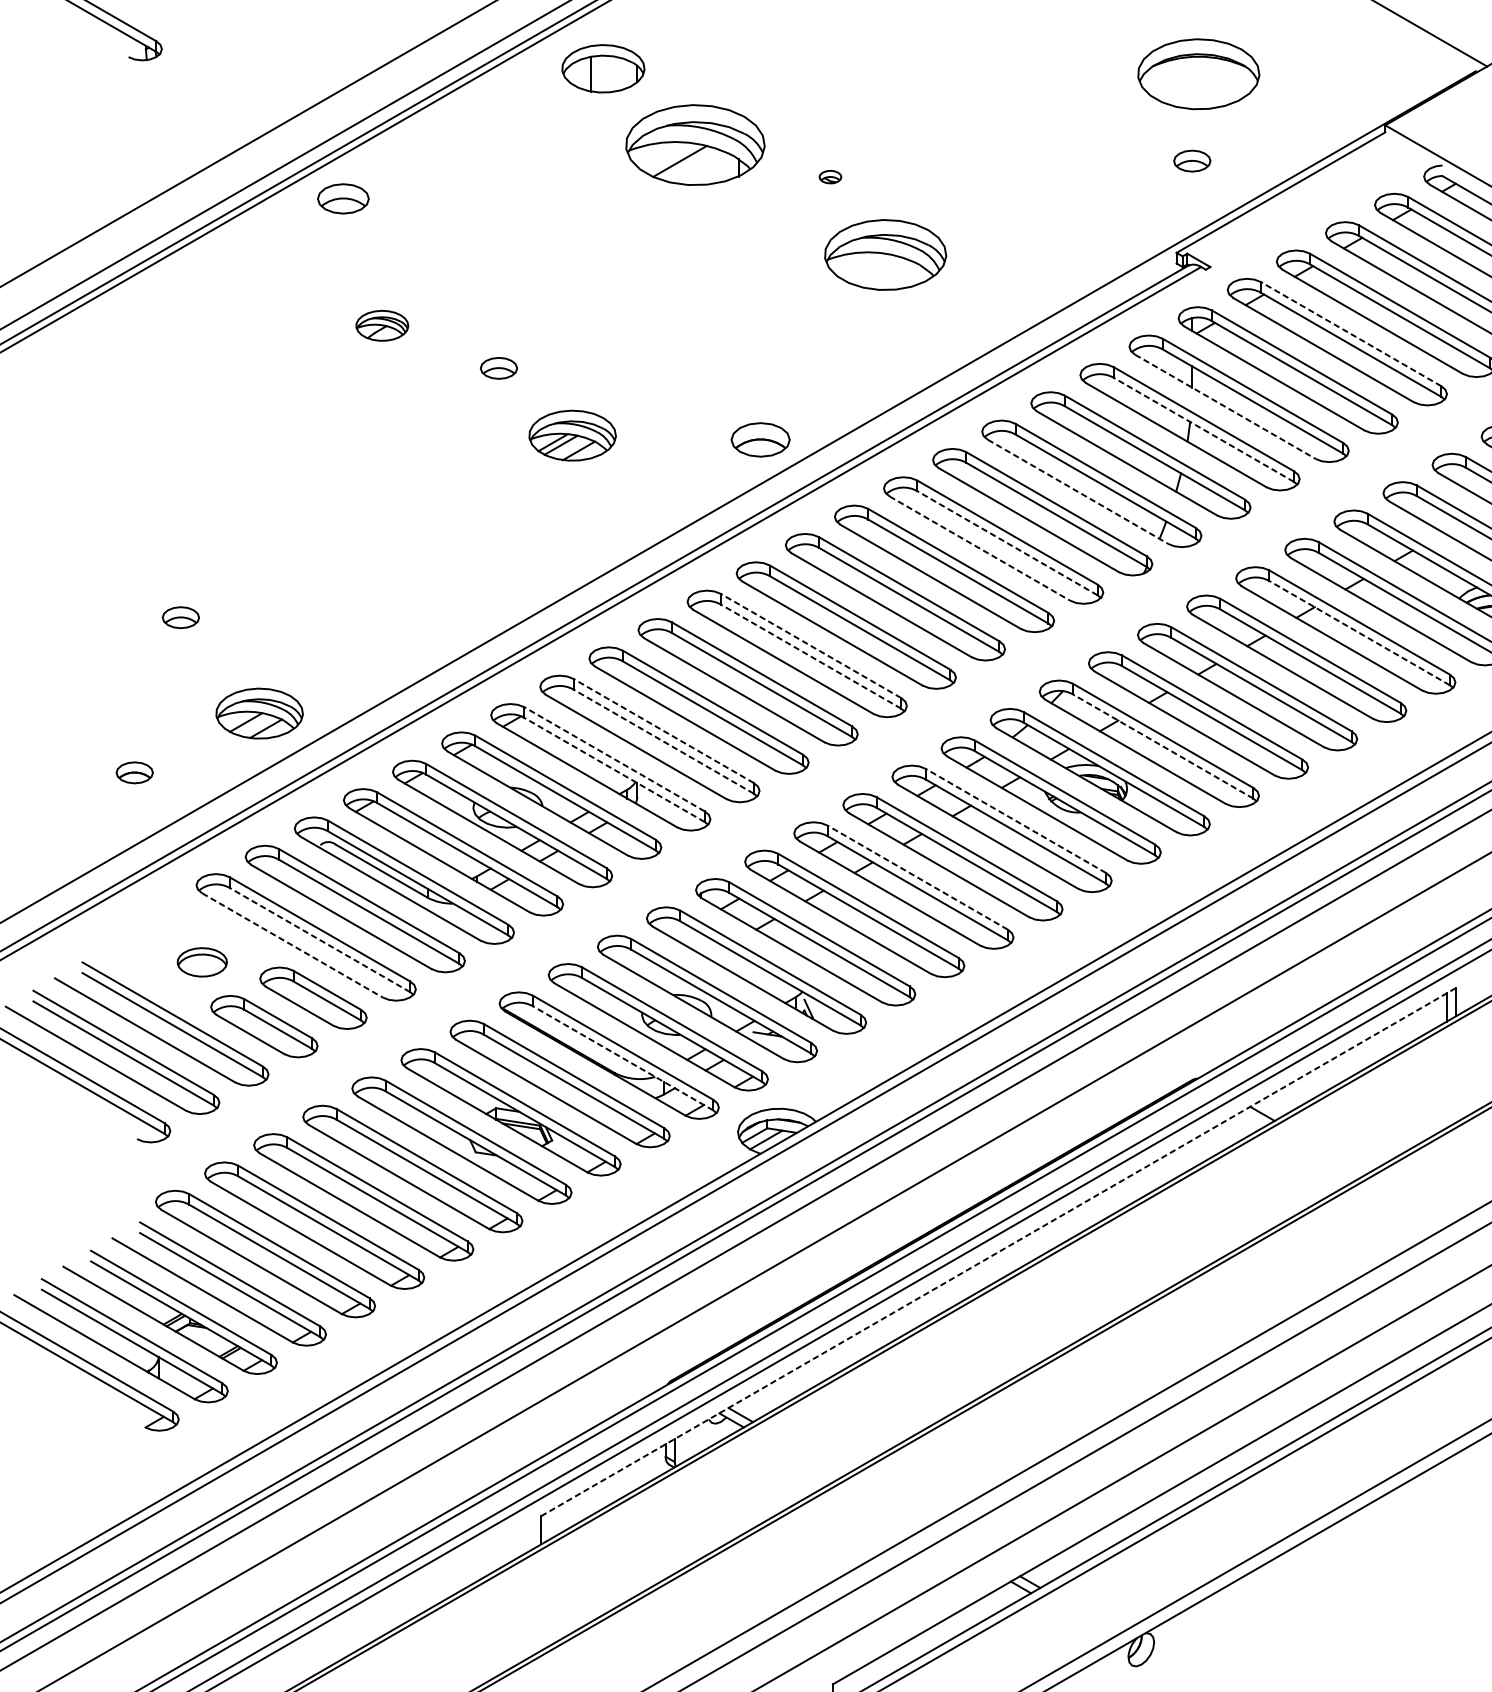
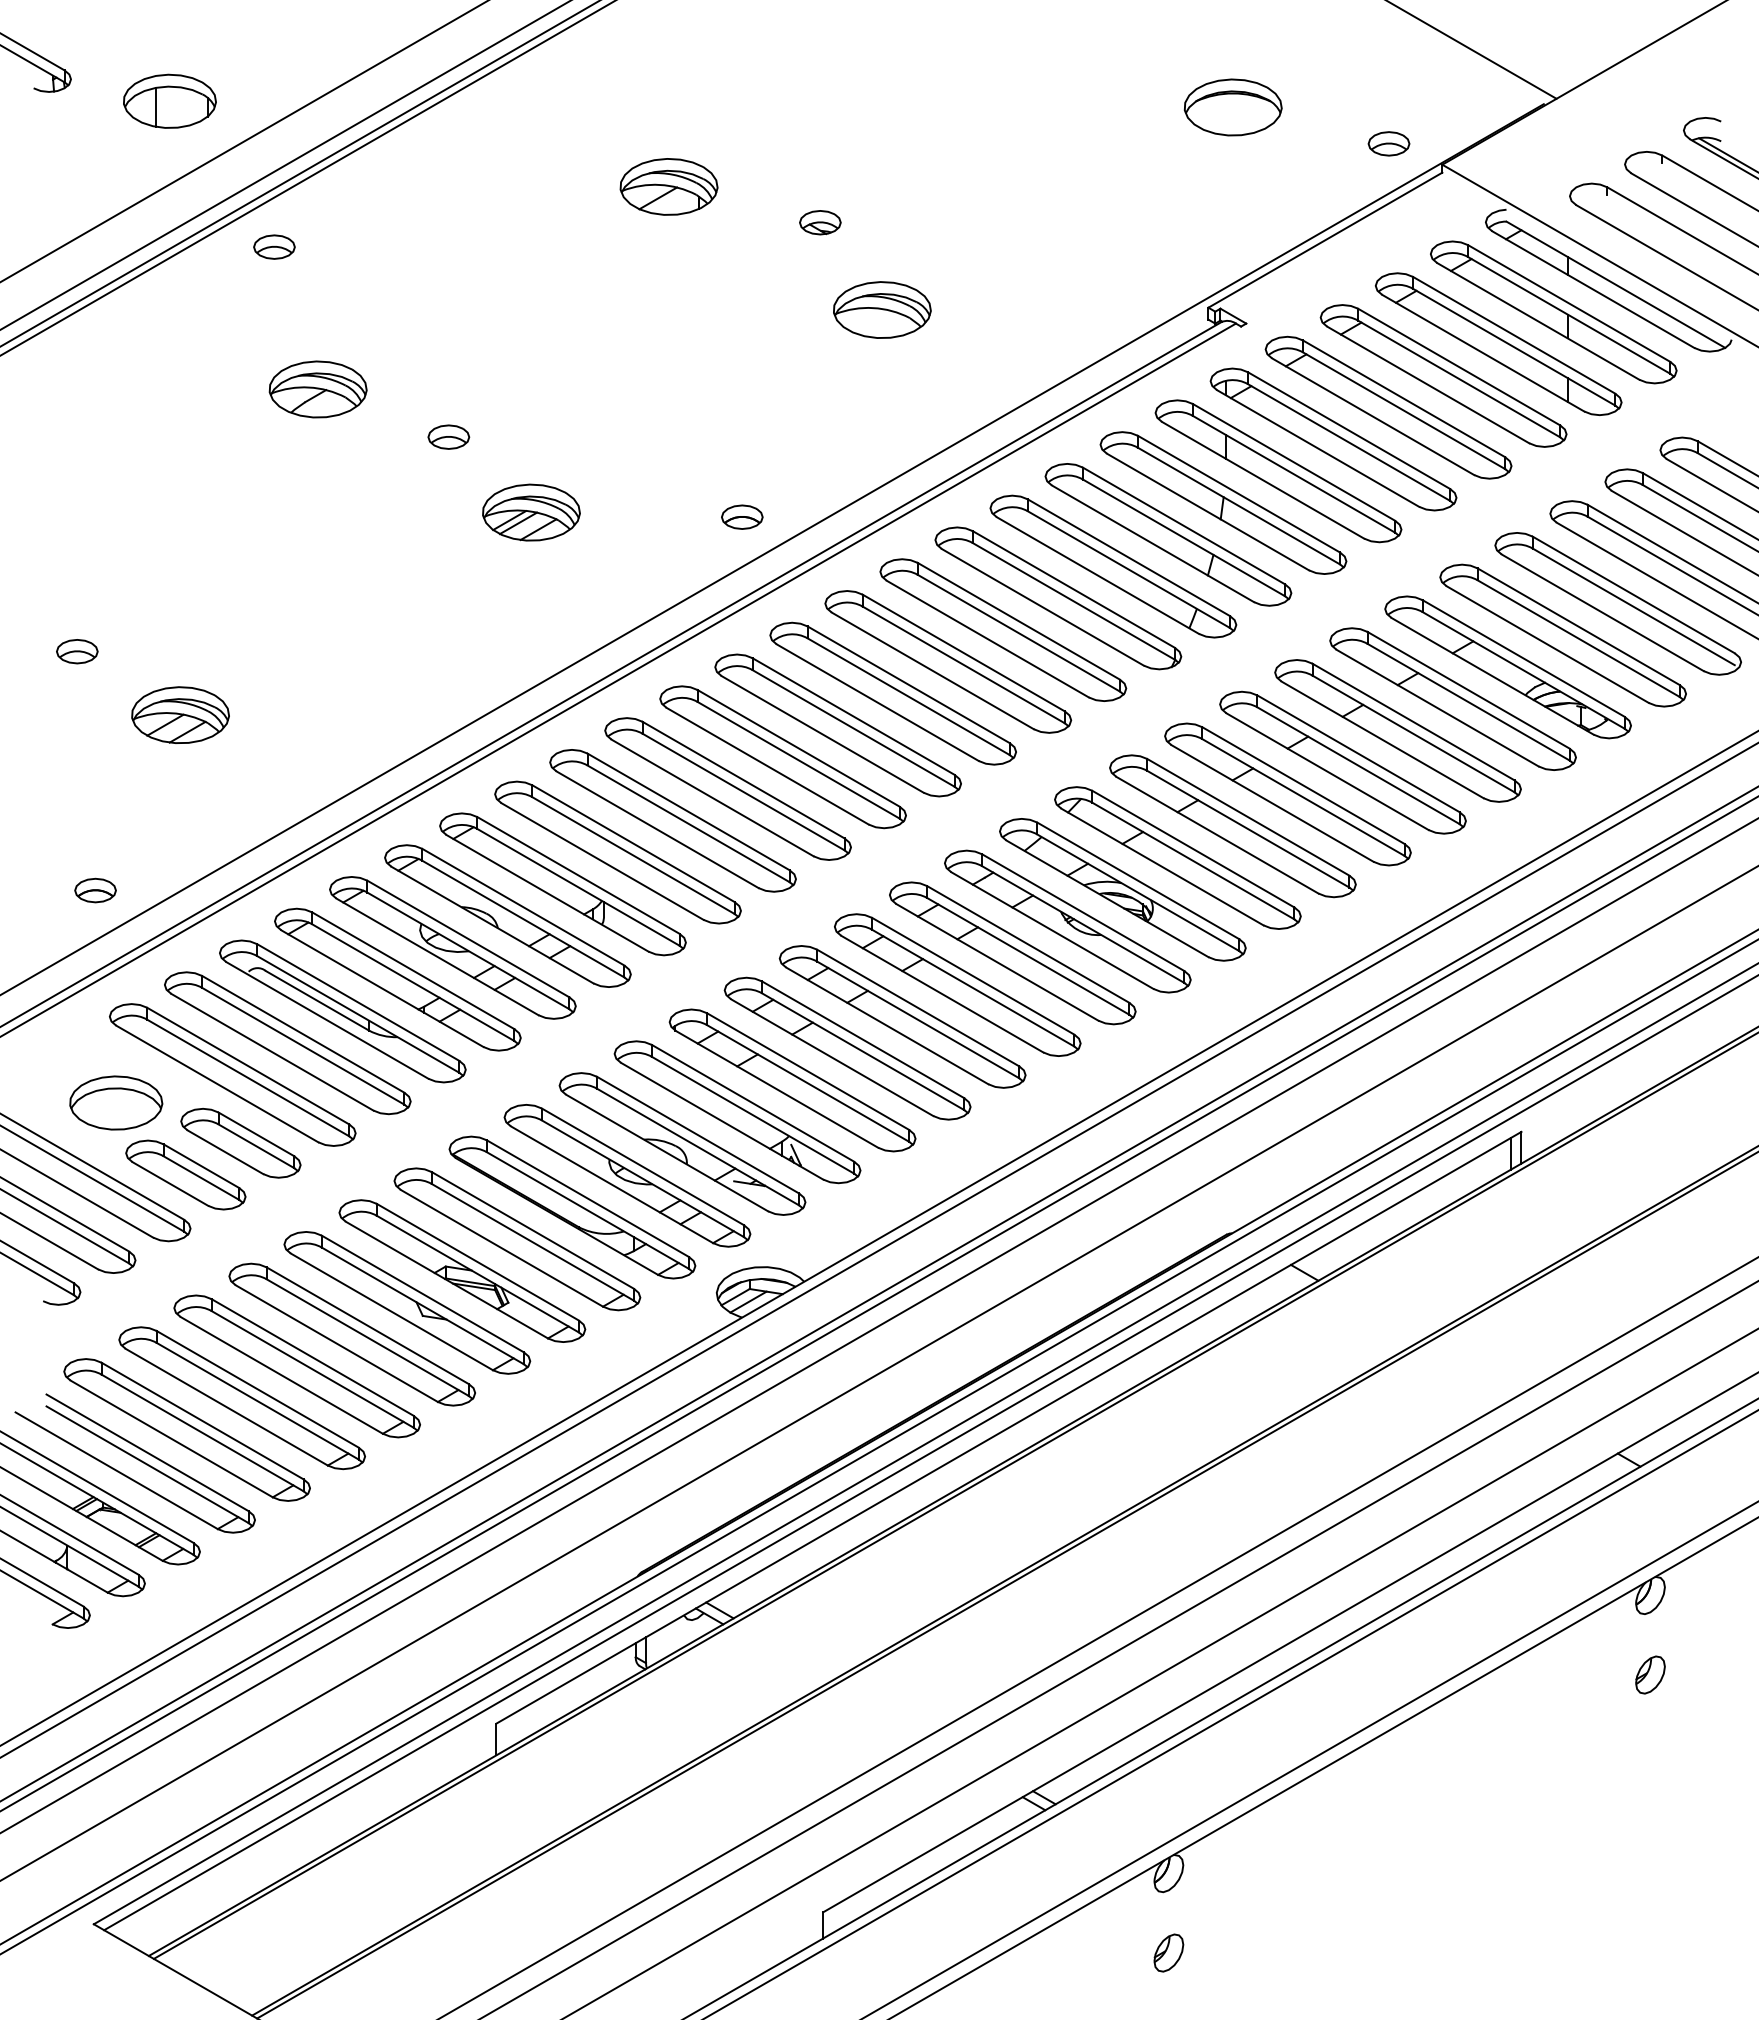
part: (603, 68) -> (169, 100), moved
part: (1198, 74) -> (1232, 107), size x0.71
part: (694, 144) -> (668, 186), size x0.62
part: (1191, 160) -> (1388, 143), moved
part: (830, 176) -> (820, 222), size x1.67
part: (343, 198) -> (274, 246), size x0.71
part: (885, 254) -> (882, 309), size x0.71
part: (381, 325) -> (317, 389), size x1.67
line: (1351, 333) -> (1404, 398), dashed -> solid
line: (1225, 407) -> (1263, 480), dashed -> solid
line: (1203, 430) -> (1238, 506), dashed -> solid
part: (760, 439) -> (742, 516), size x0.62
line: (1077, 491) -> (1097, 575), dashed -> solid
line: (1007, 543) -> (1018, 633), dashed -> solid
line: (979, 548) -> (987, 639), dashed -> solid
part: (181, 617) -> (77, 651), moved
line: (1359, 632) -> (1413, 733), dashed -> solid
line: (810, 646) -> (798, 748), dashed -> solid
line: (810, 656) -> (798, 760), dashed -> solid
part: (259, 713) -> (180, 714), moved
line: (663, 730) -> (633, 843), dashed -> solid
line: (663, 741) -> (633, 855), dashed -> solid
line: (1163, 746) -> (1193, 861), dashed -> solid
line: (614, 759) -> (578, 875), dashed -> solid
line: (614, 770) -> (578, 887), dashed -> solid
part: (134, 772) -> (95, 890), moved
line: (1016, 820) -> (1028, 944), dashed -> solid
line: (917, 878) -> (918, 1008), dashed -> solid
line: (320, 940) -> (248, 1078), dashed -> solid
line: (292, 944) -> (217, 1083), dashed -> solid
part: (202, 961) -> (116, 1102), size x1.67
line: (622, 1058) -> (587, 1210), dashed -> solid
line: (998, 1251) -> (1008, 1427), dashed -> solid

